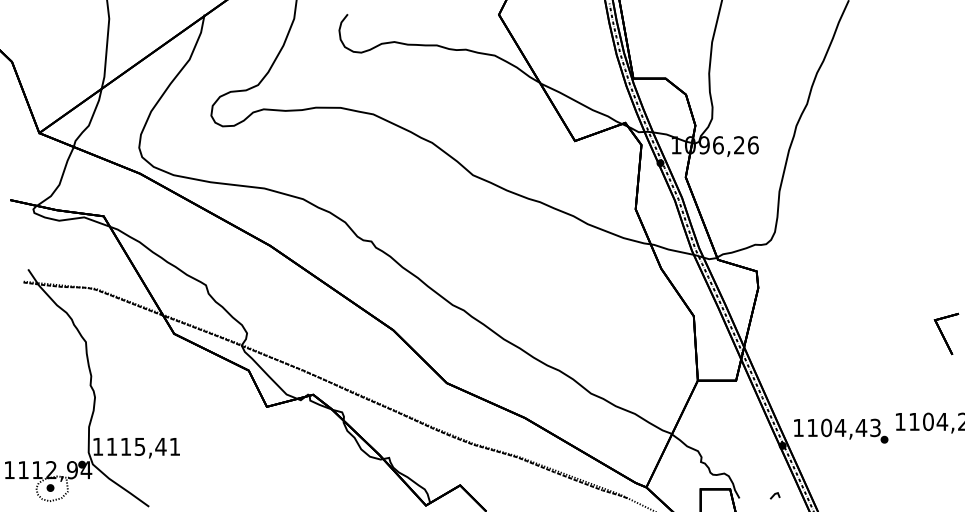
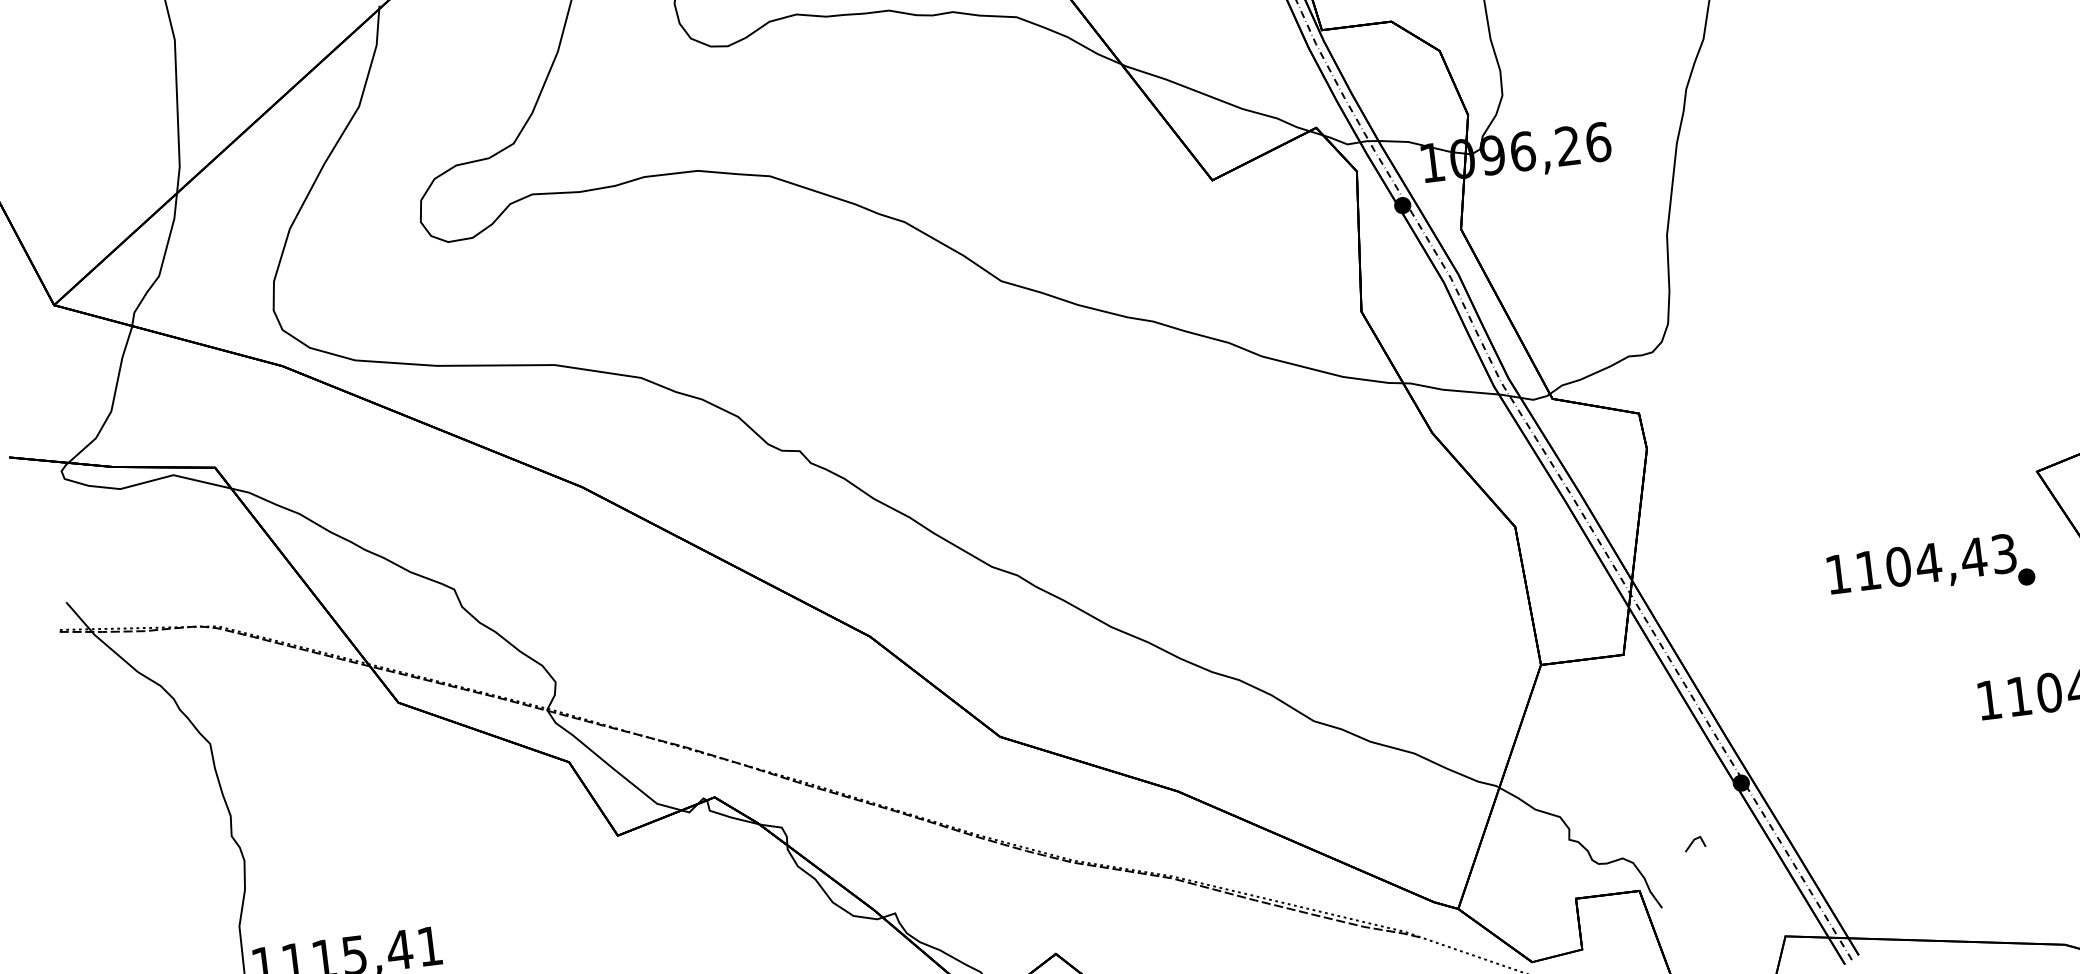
text: (841, 430) -> (1931, 568), moved
line: (774, 495) -> (1693, 843), moved

